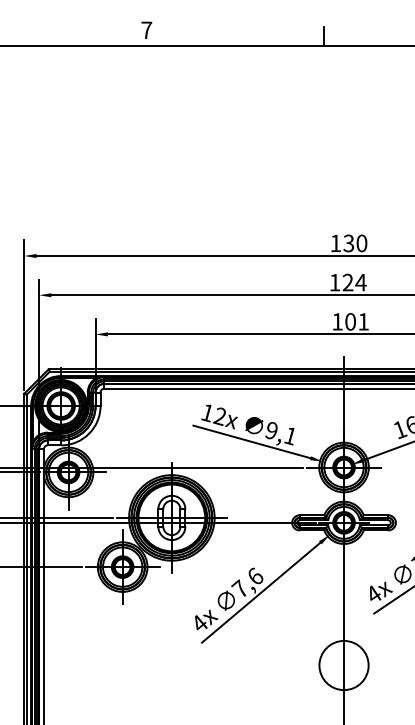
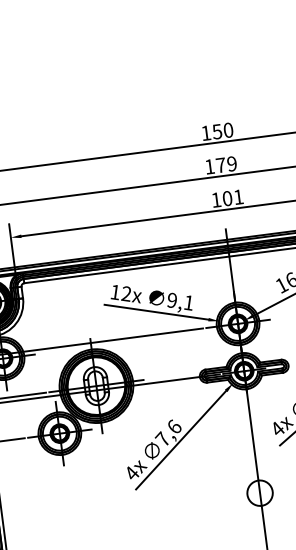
text: (349, 242) -> (217, 130), 130 -> 150
text: (354, 282) -> (226, 164), 124 -> 179
circle: (343, 665) -> (259, 493), size x0.6

